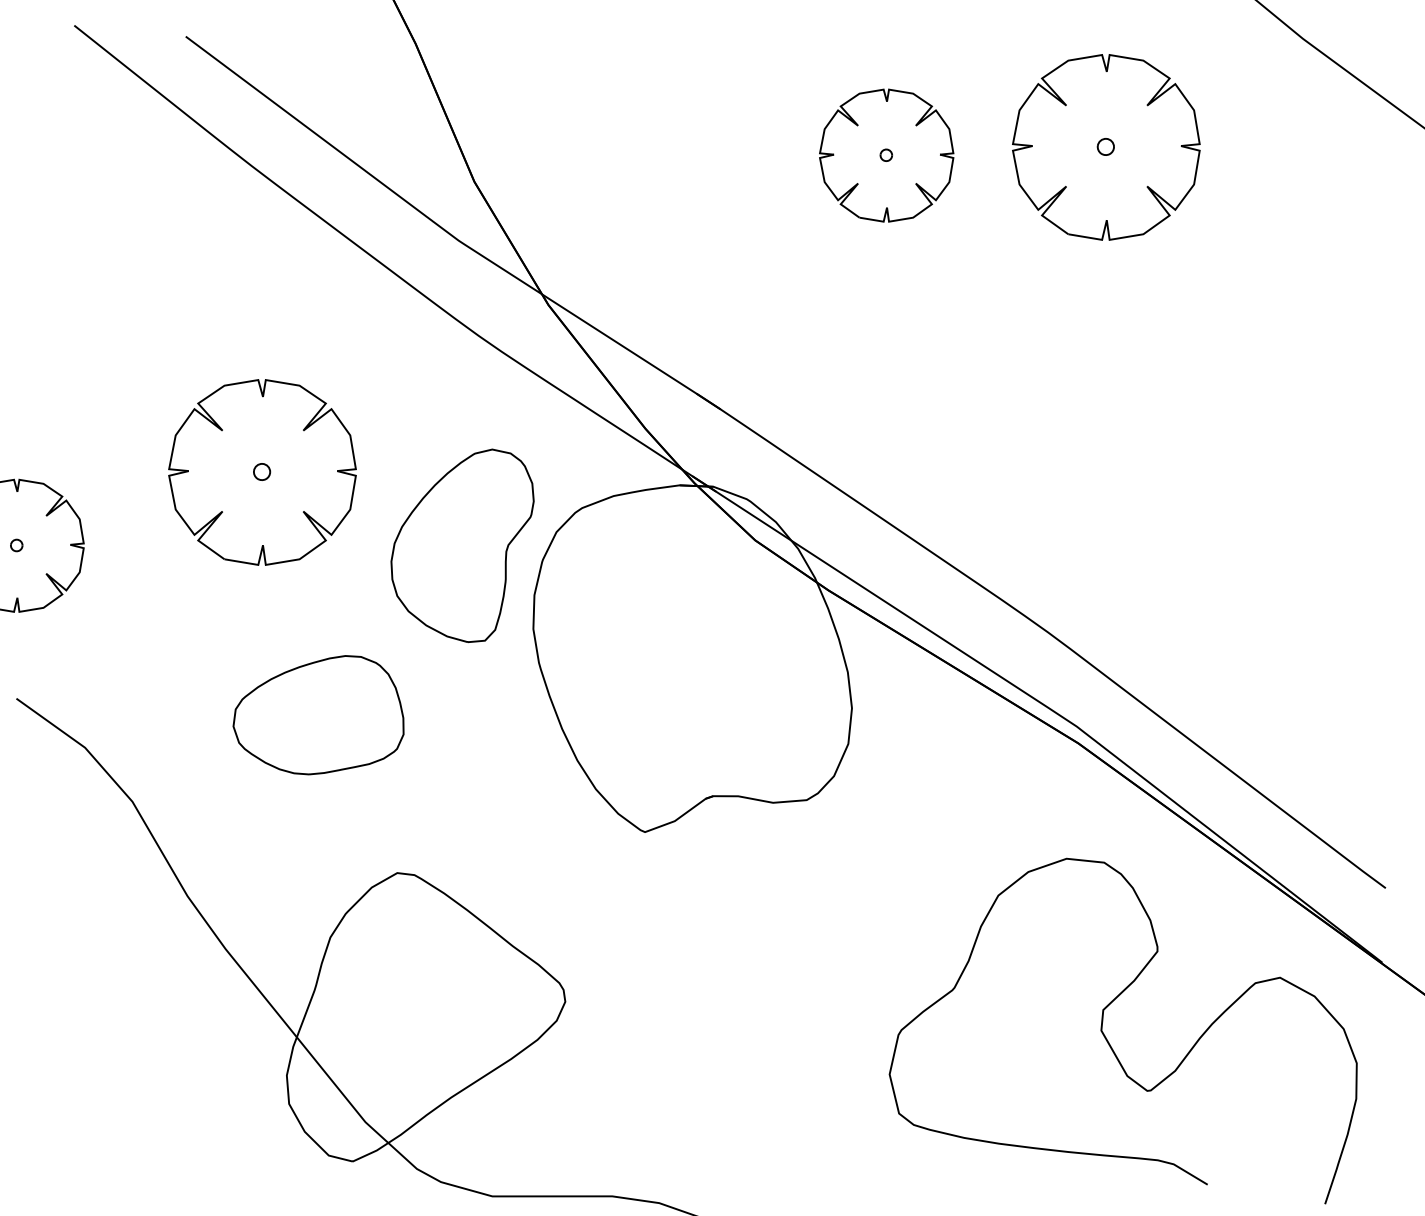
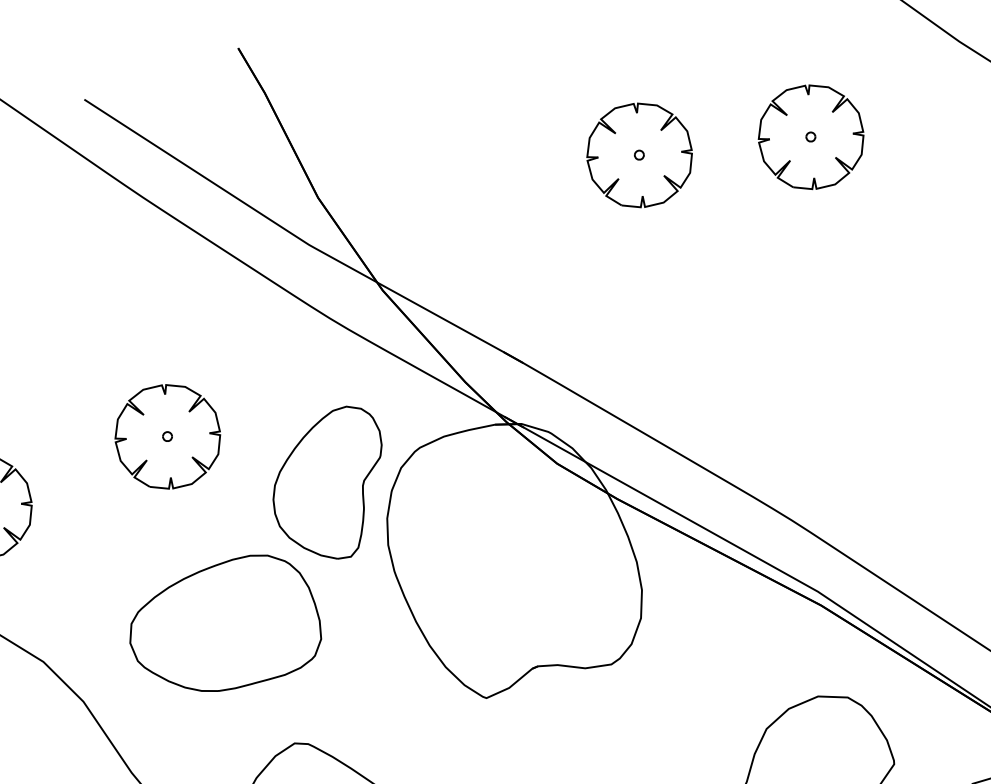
part: (1105, 147) -> (810, 137), size x0.71
part: (262, 472) -> (167, 436), size x0.71
part: (318, 714) -> (224, 623), size x1.43

